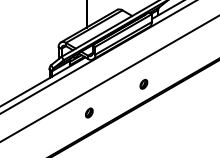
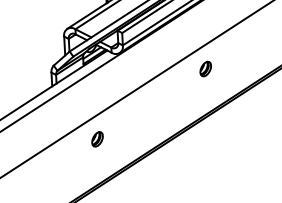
part: (143, 83) -> (205, 67), moved
part: (89, 112) -> (97, 138), moved

